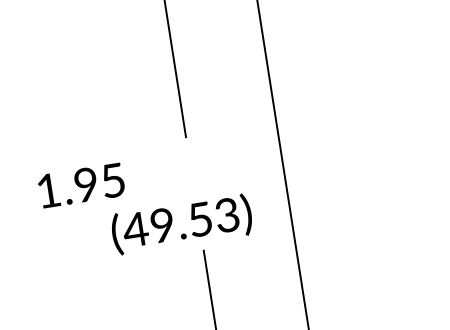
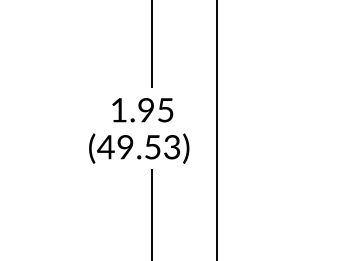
text: (81, 186) -> (142, 110), moved

